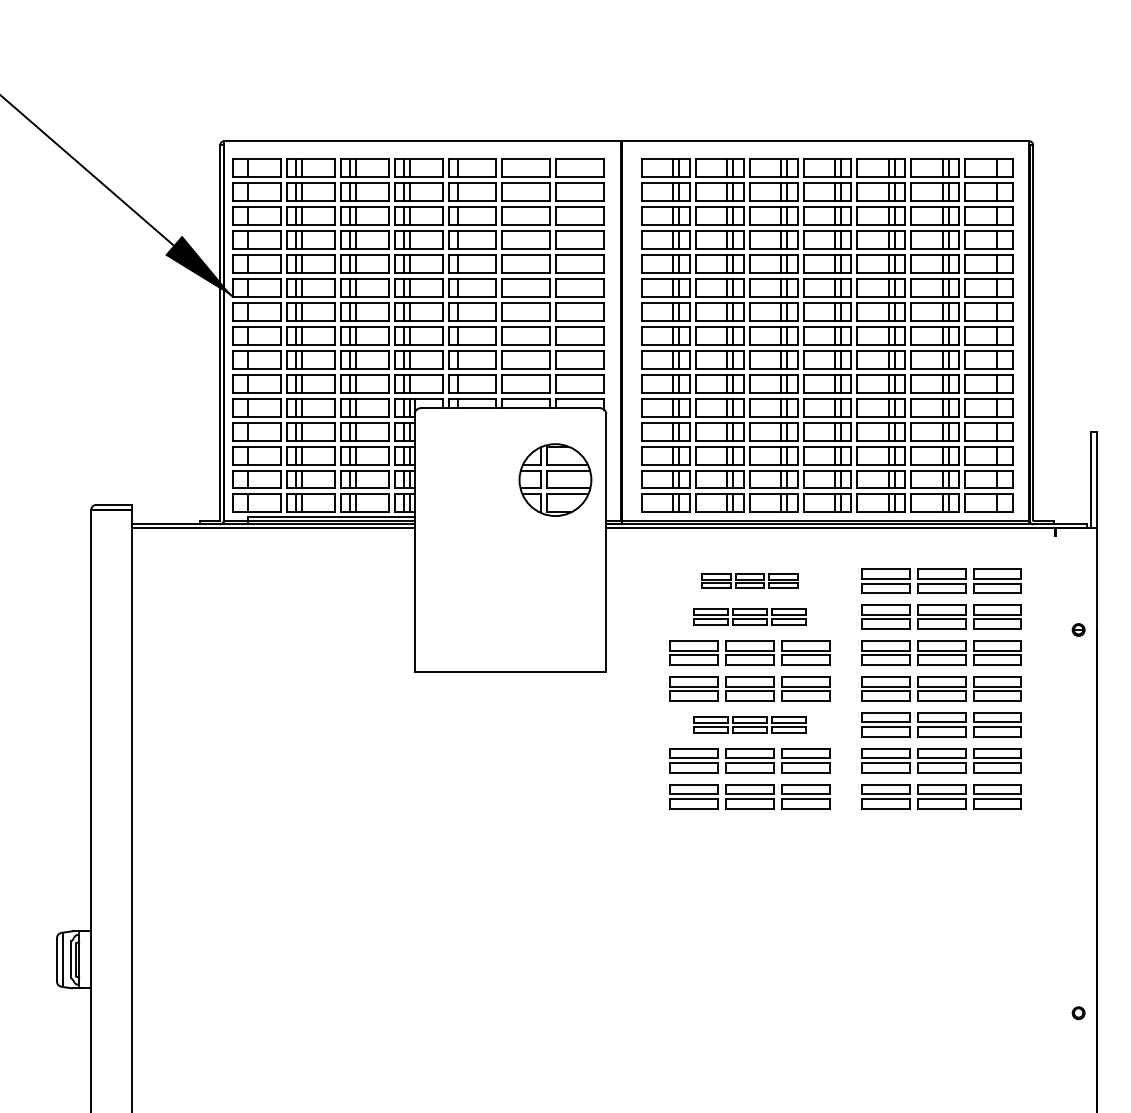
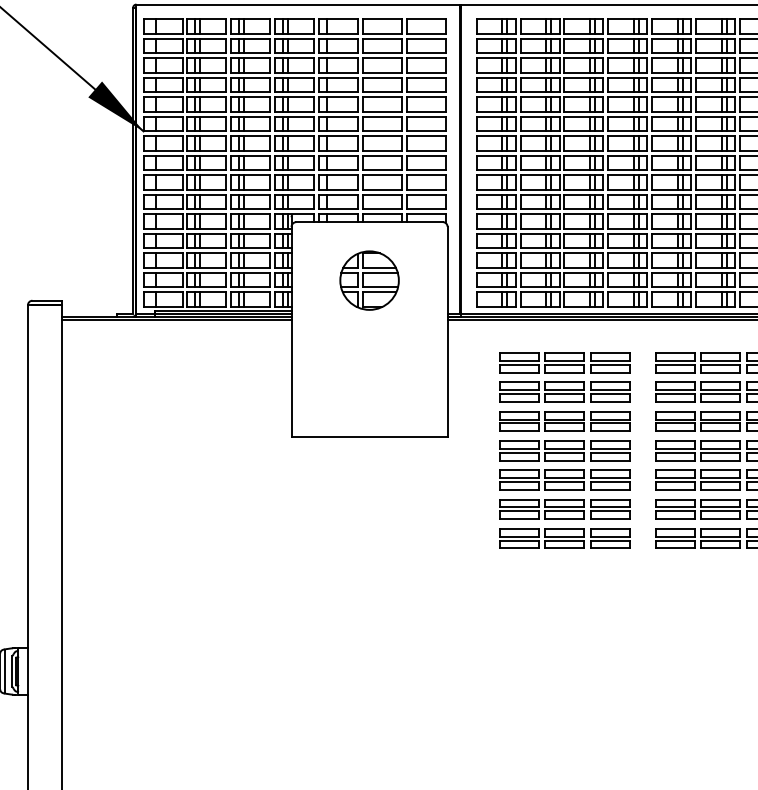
part: (555, 479) -> (369, 280), moved
part: (749, 580) -> (564, 362), size x1.67
part: (749, 616) -> (564, 391), size x1.43
part: (749, 724) -> (564, 479), size x1.43

